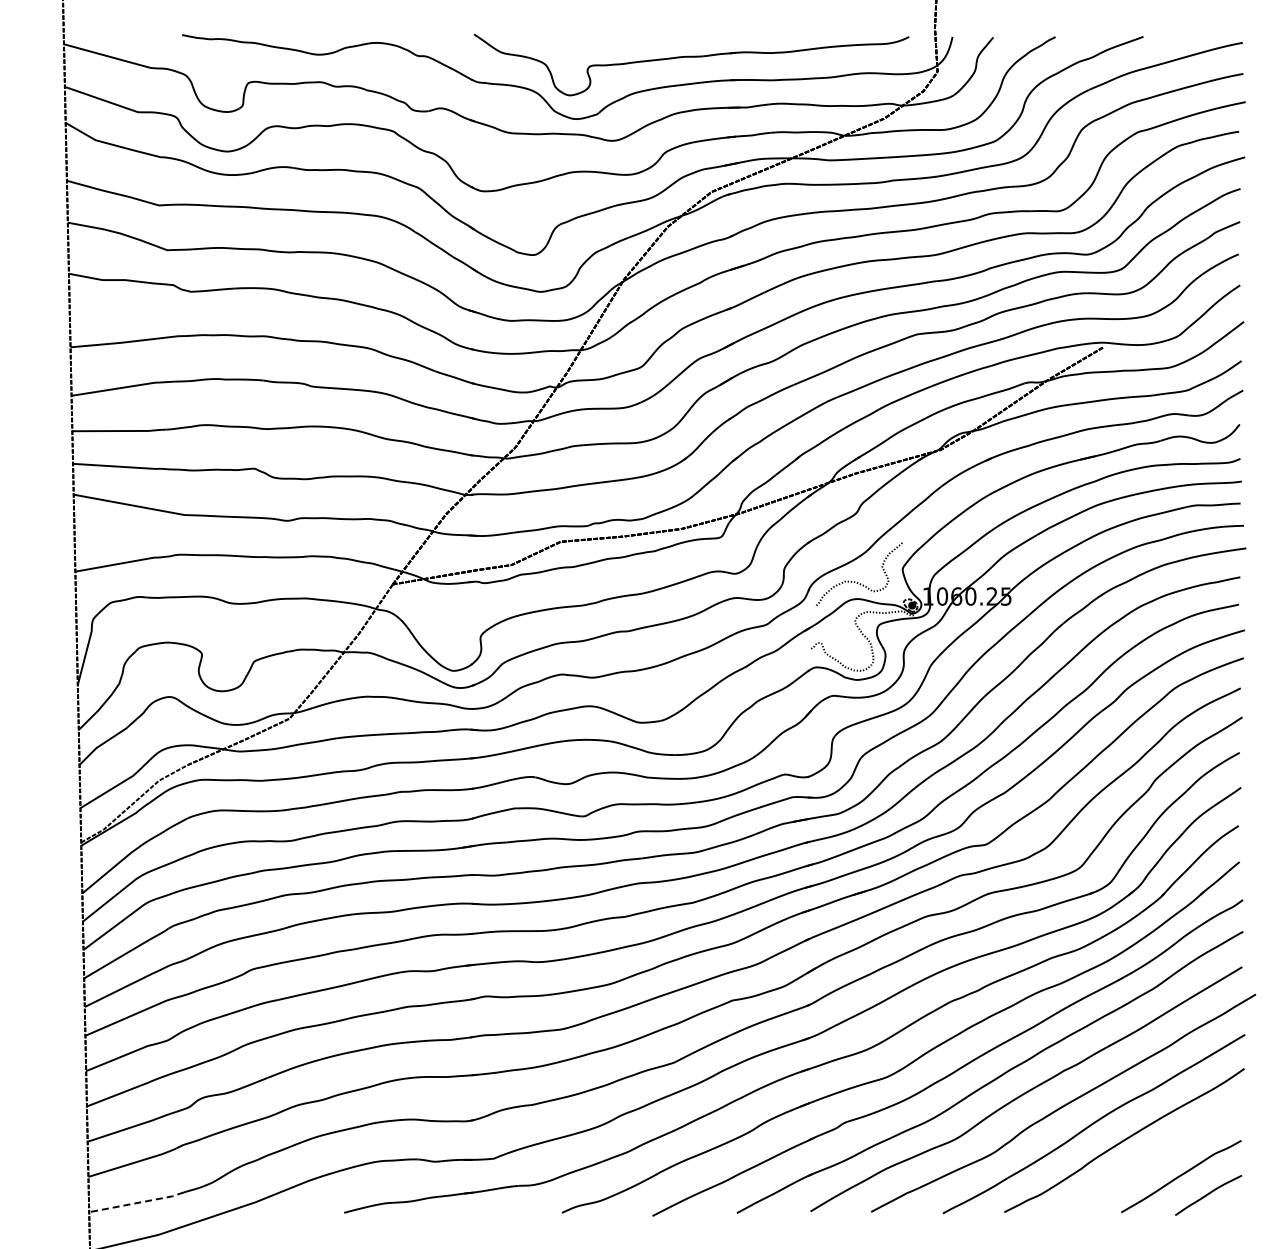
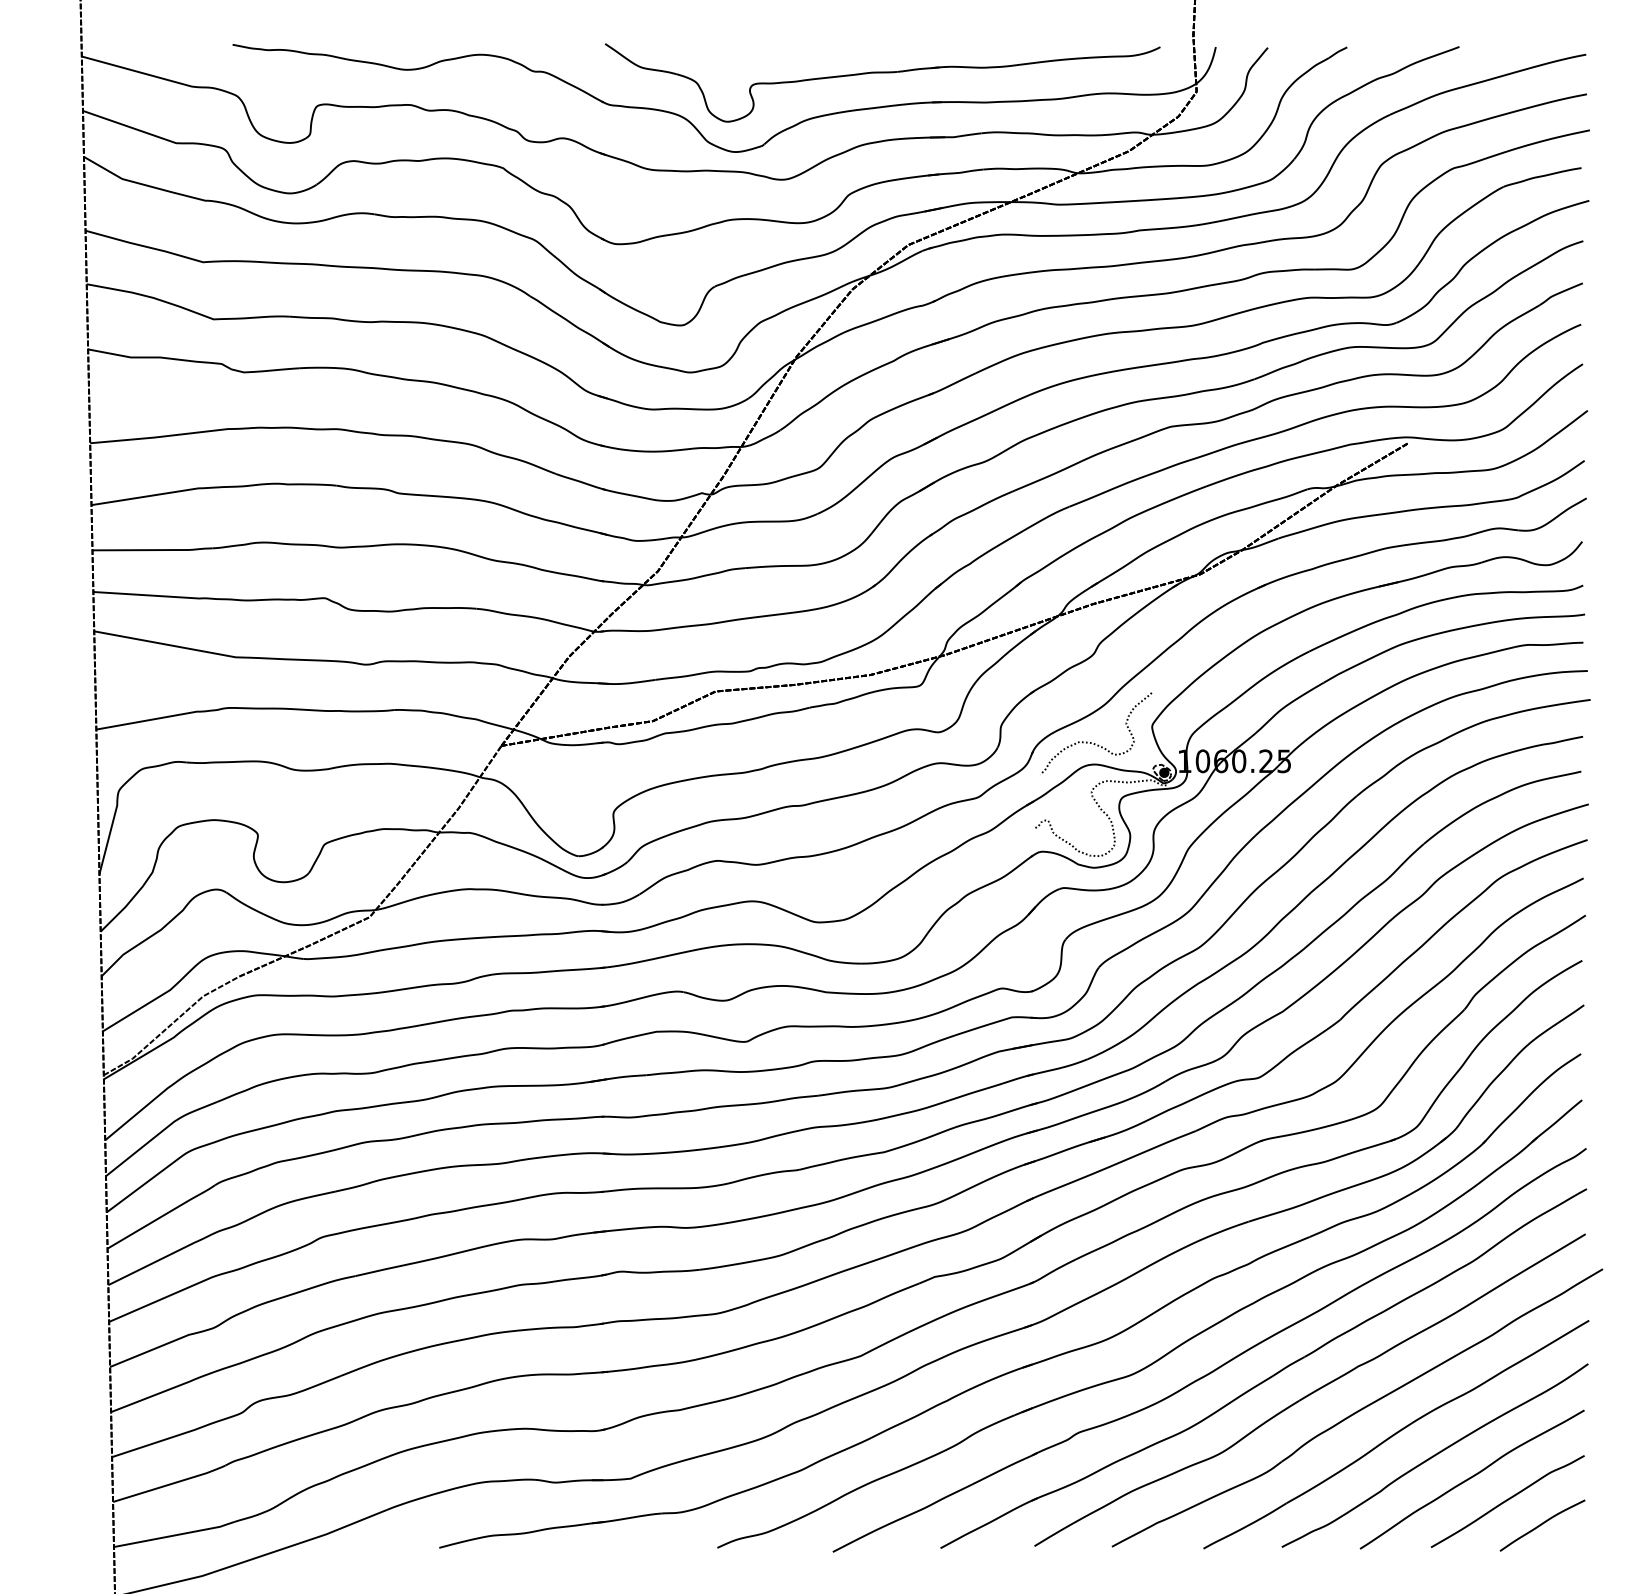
curve: (1153, 1158) -> (1472, 1478), added
line: (138, 1202) -> (176, 1534), dashed -> solid

